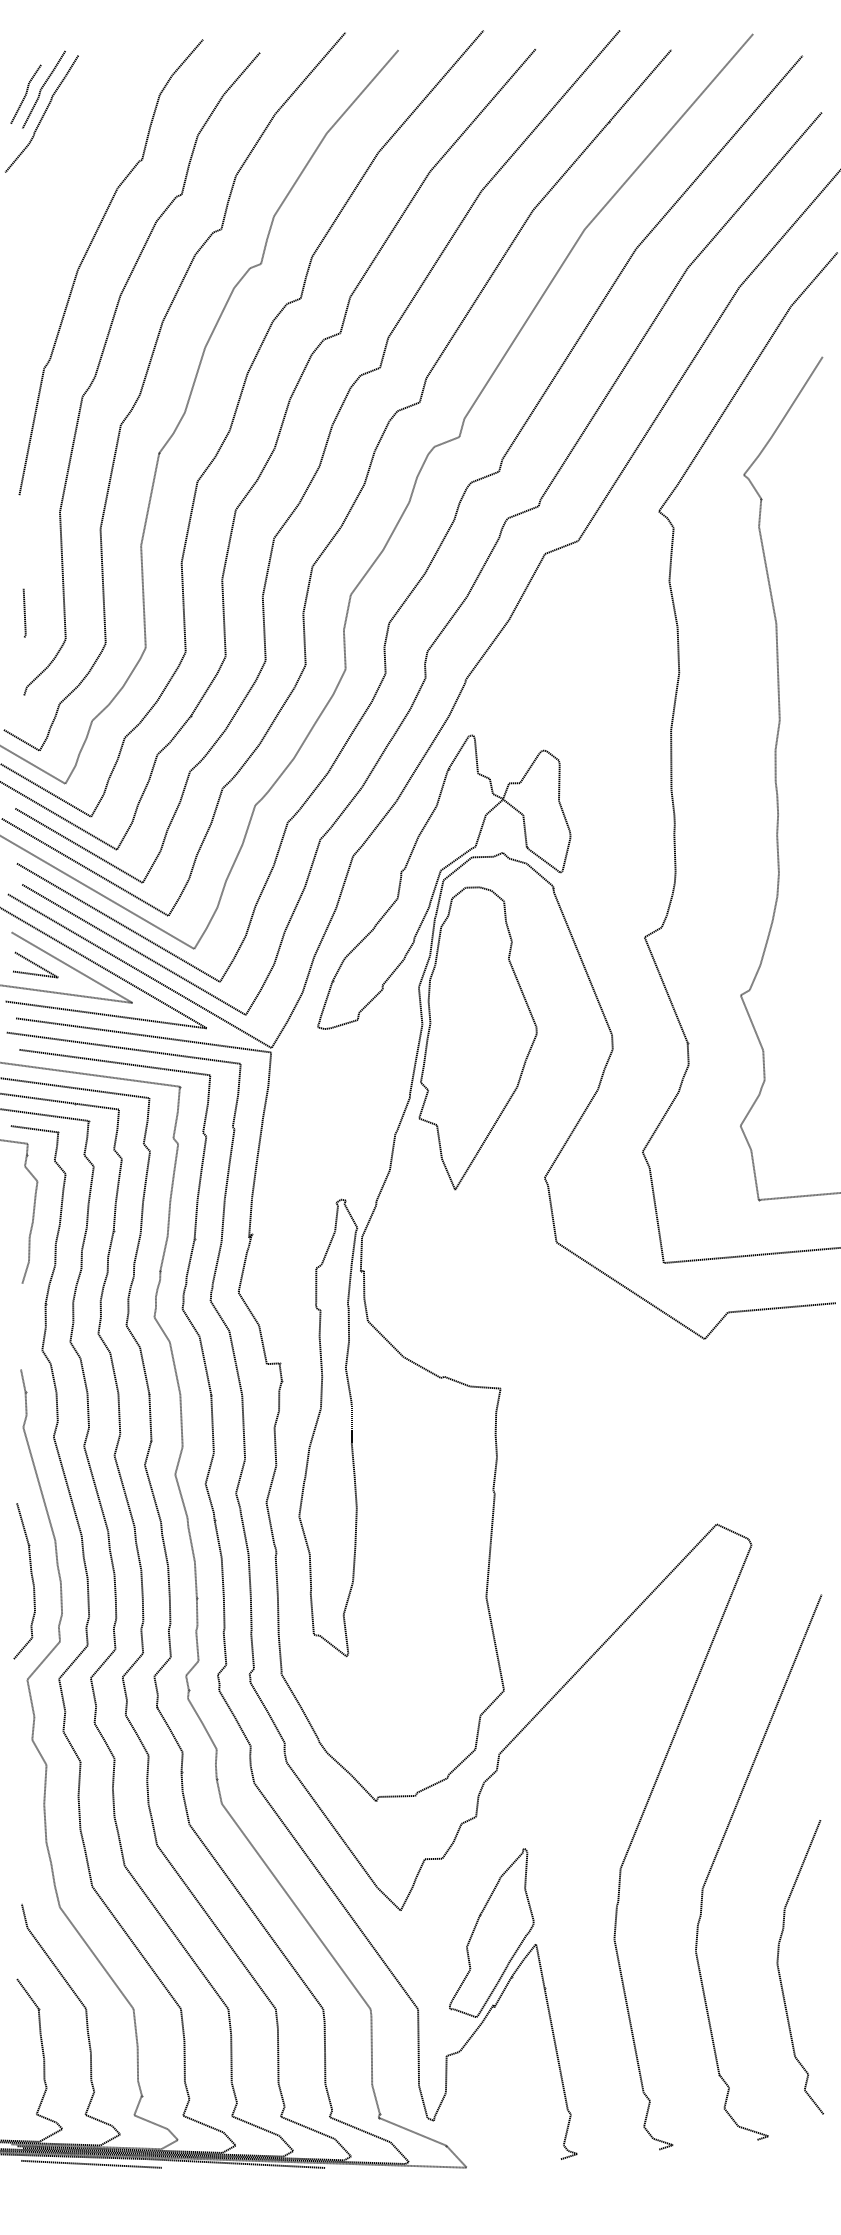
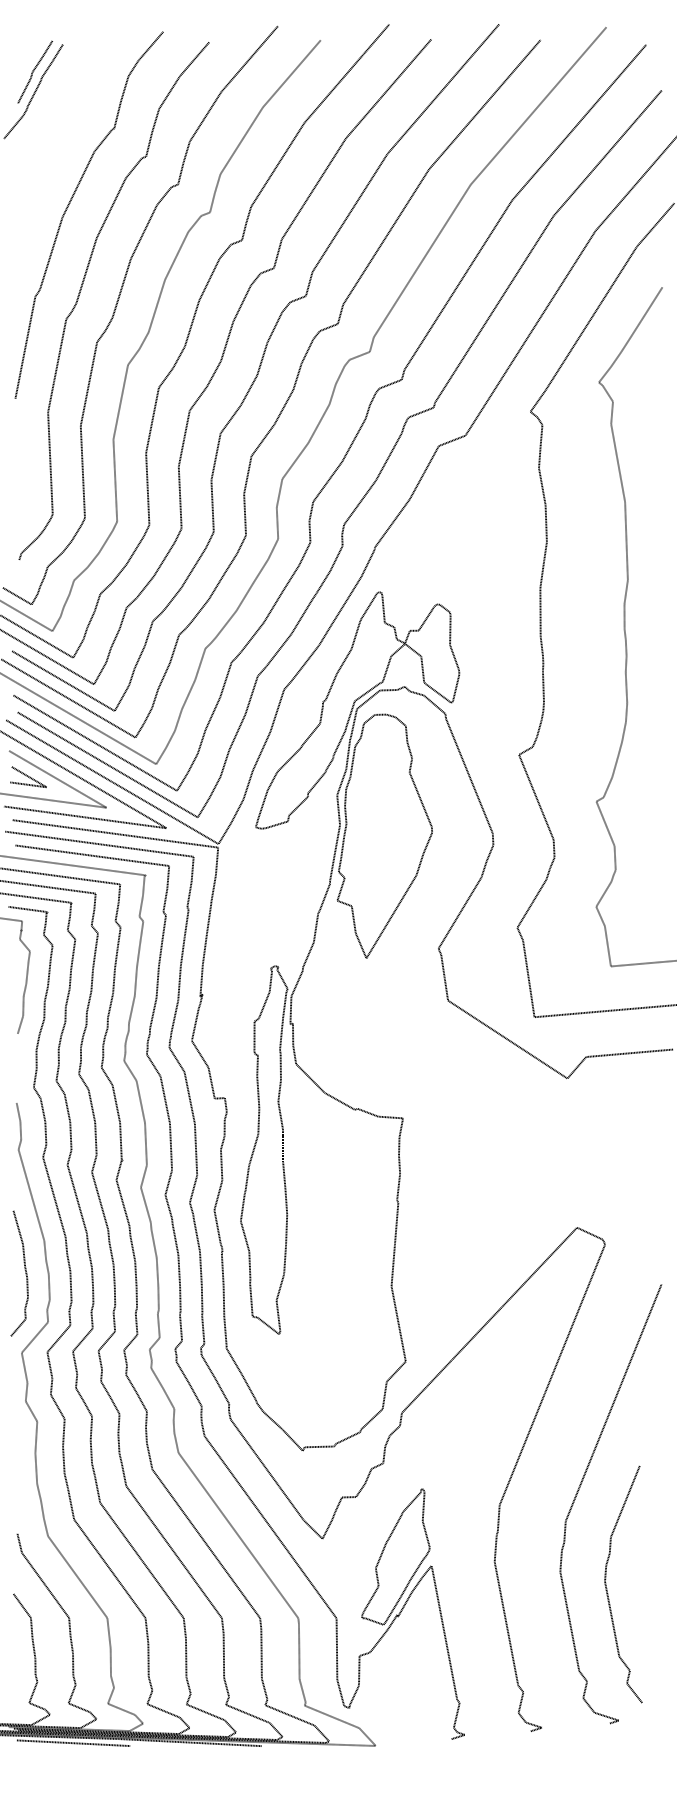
line: (25, 93) -> (20, 75), removed
line: (24, 612) -> (19, 493), removed
curve: (779, 1968) -> (606, 1585), moved

